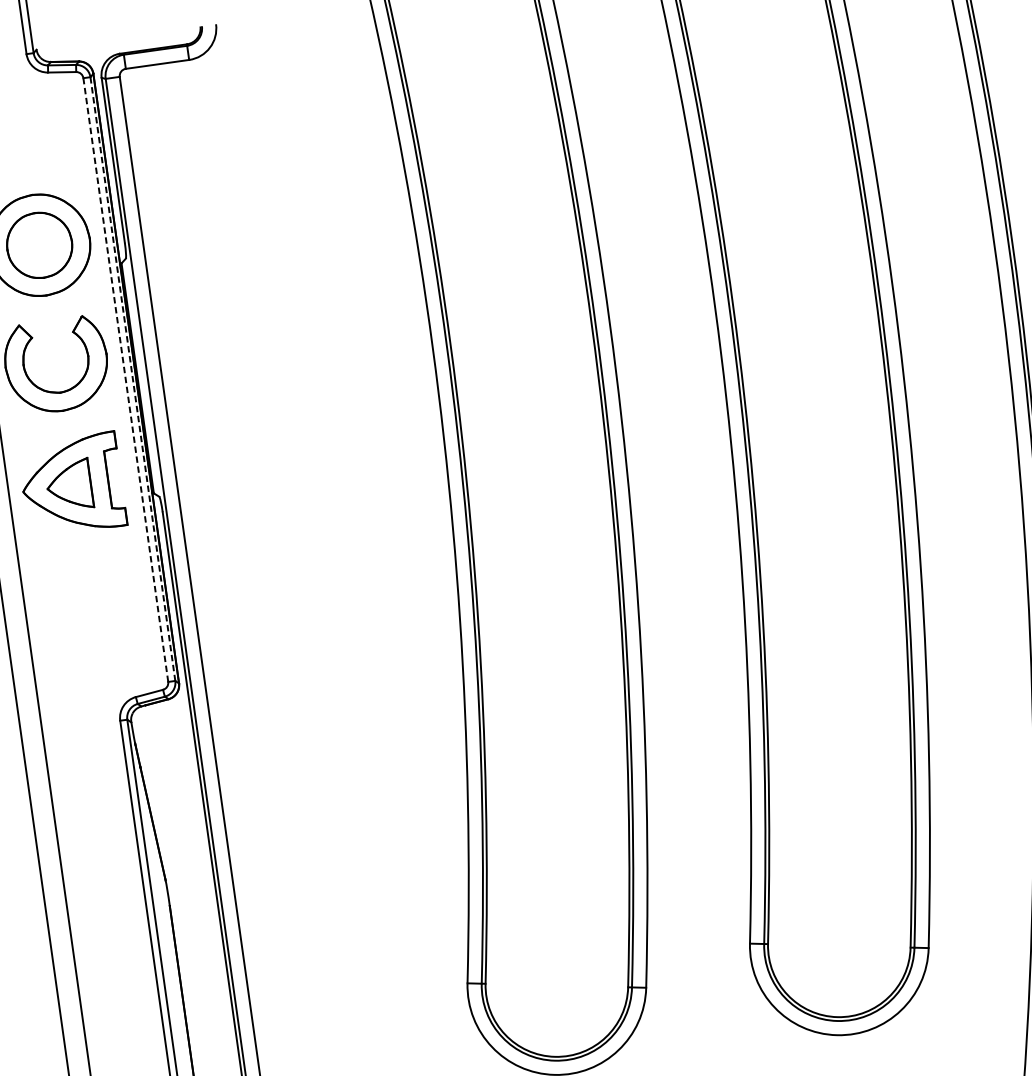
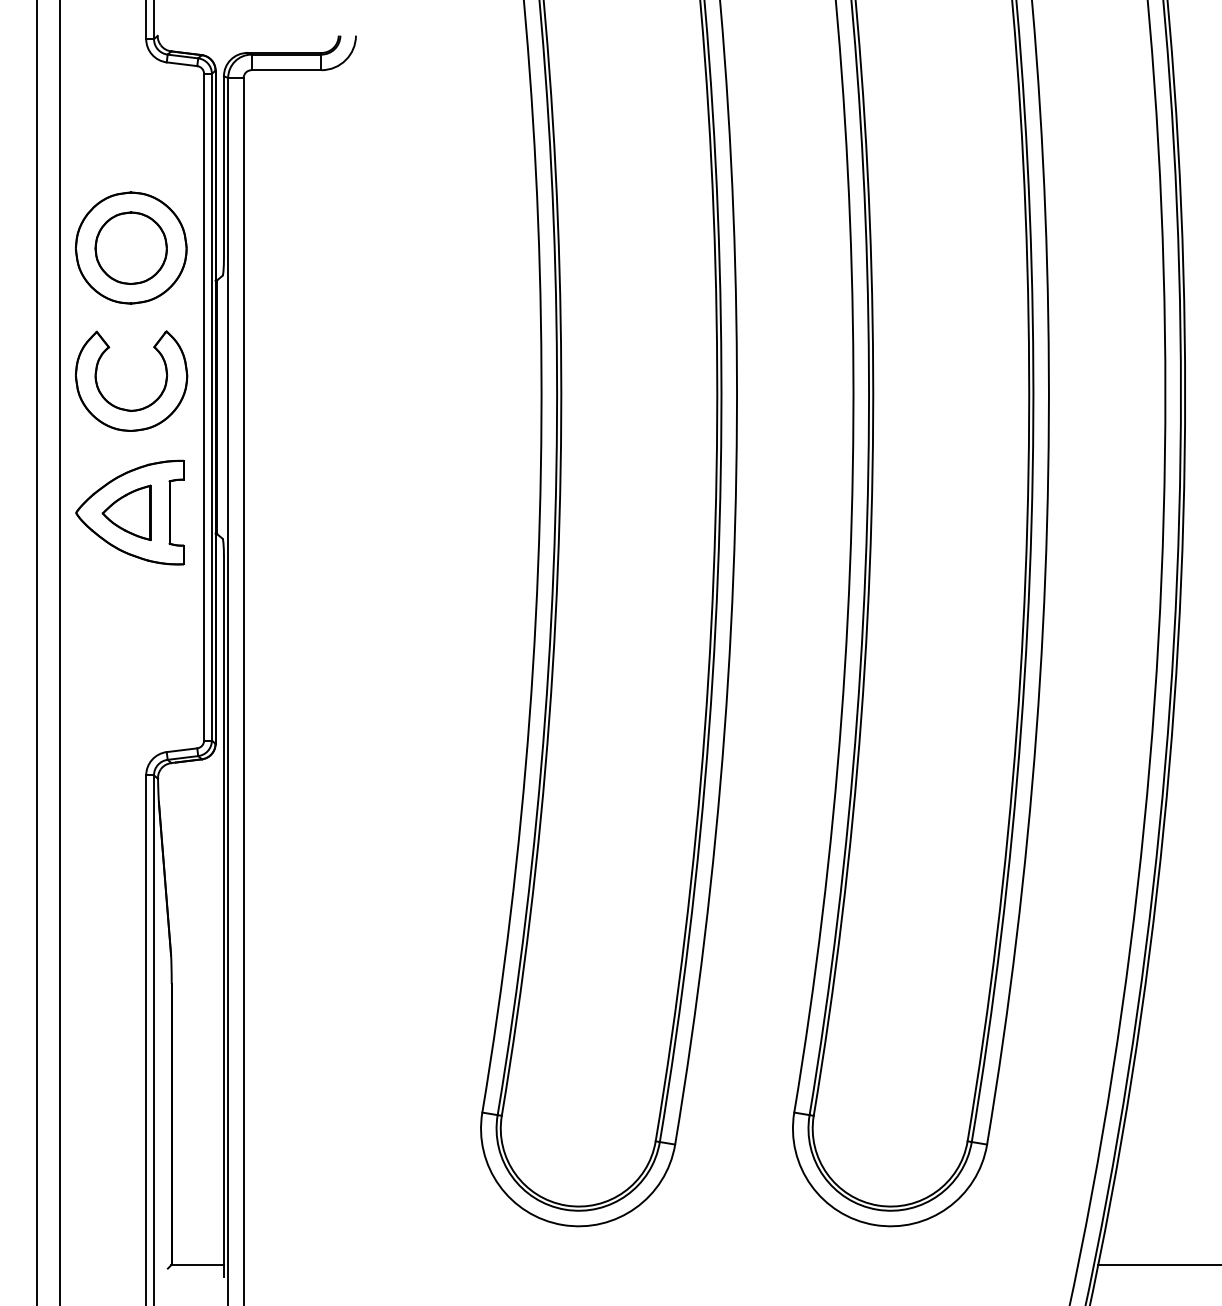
line: (126, 379) -> (204, 406), dashed -> solid
line: (132, 379) -> (211, 407), dashed -> solid

